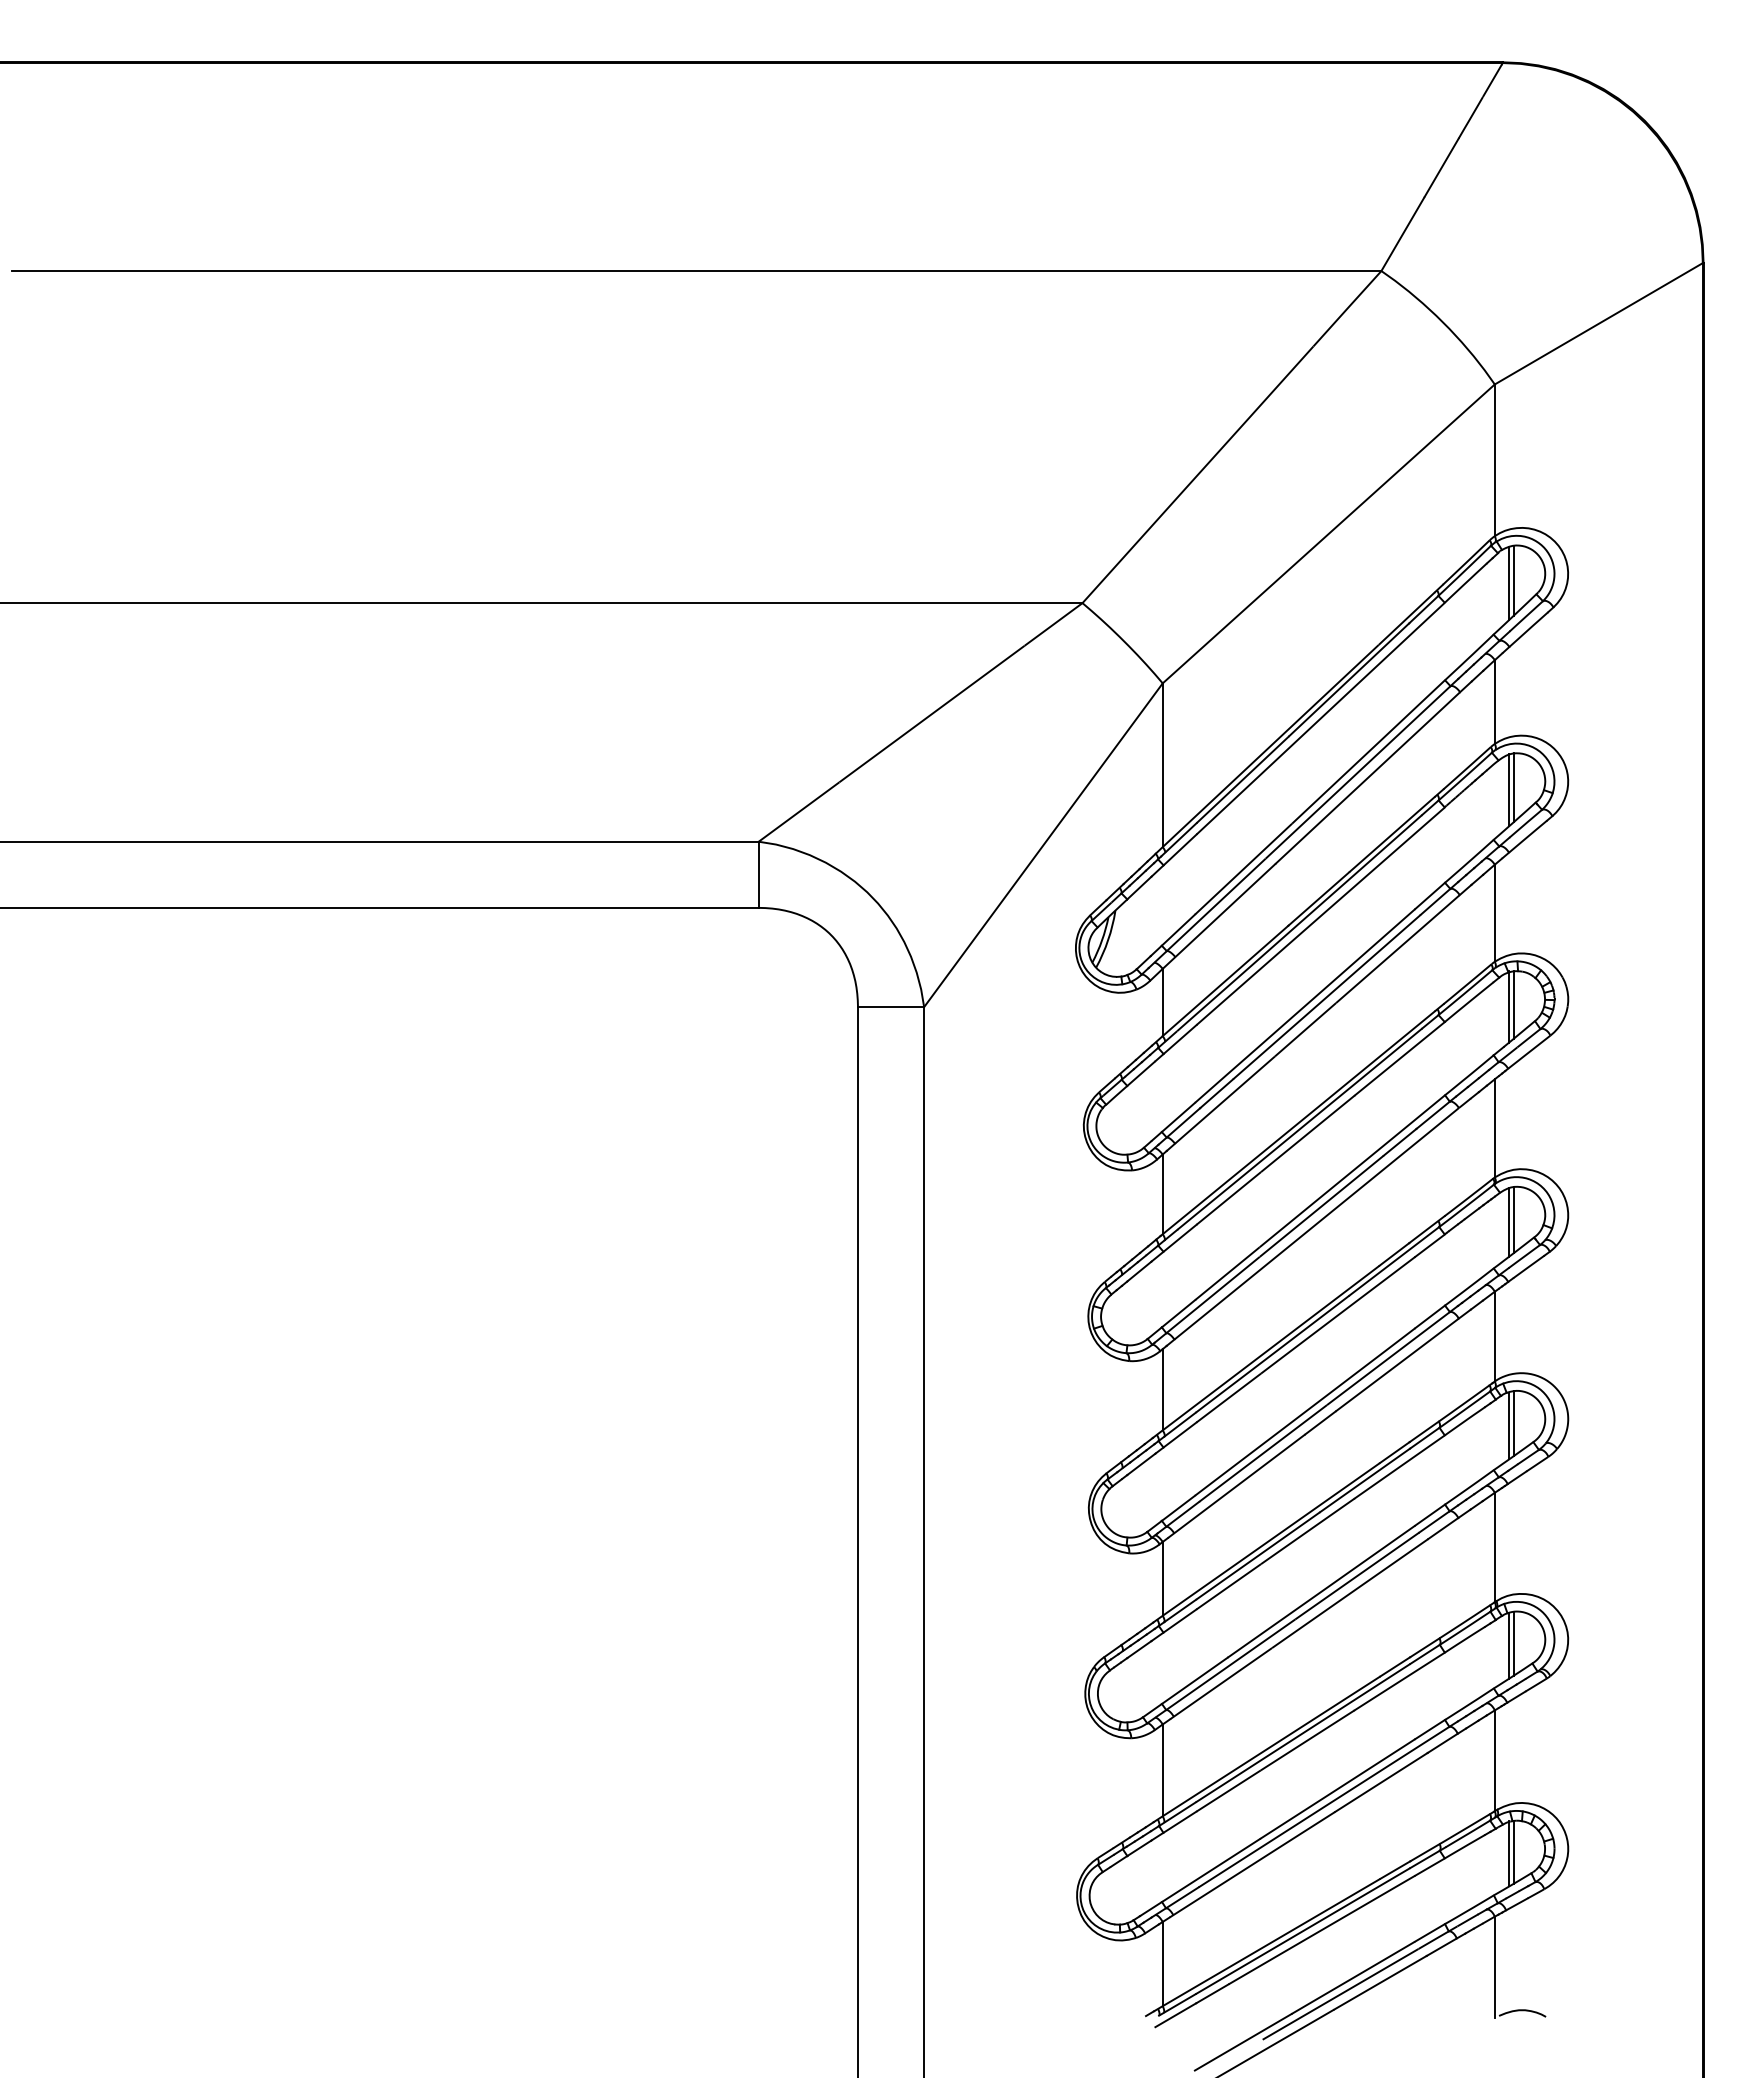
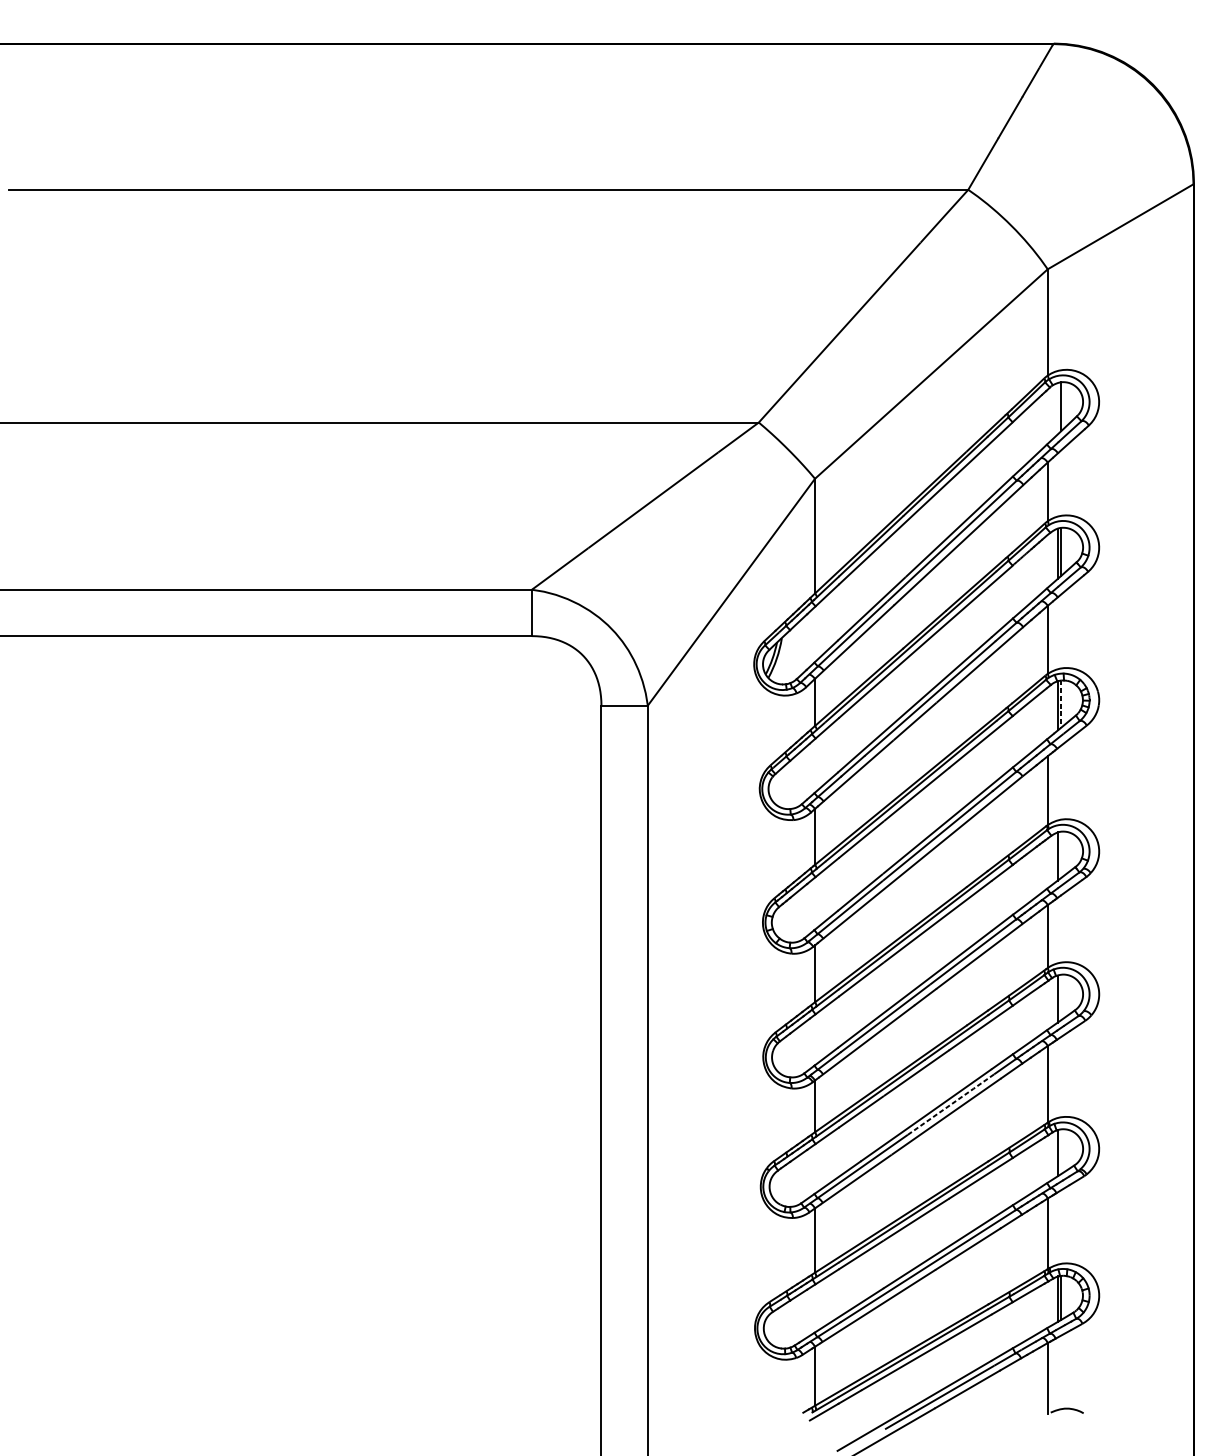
line: (1509, 583) -> (1058, 408), removed
line: (1513, 1005) -> (1060, 704), solid -> dashed
line: (1513, 1220) -> (1060, 855), removed
line: (1513, 1423) -> (1060, 997), removed
line: (1357, 1575) -> (951, 1103), solid -> dashed
line: (1513, 1644) -> (1060, 1152), removed

